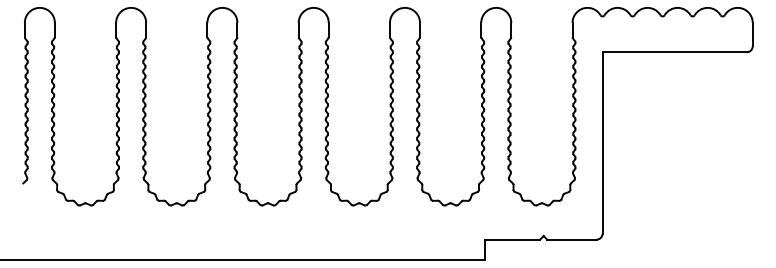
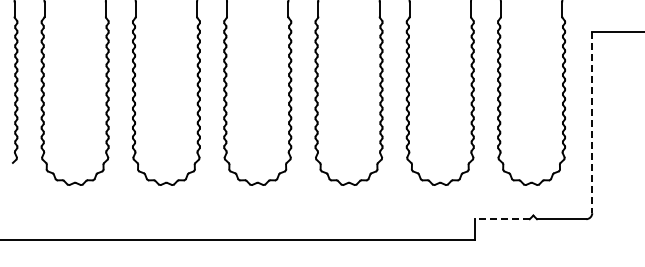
line: (602, 143) -> (592, 123), solid -> dashed
line: (512, 239) -> (502, 219), solid -> dashed

